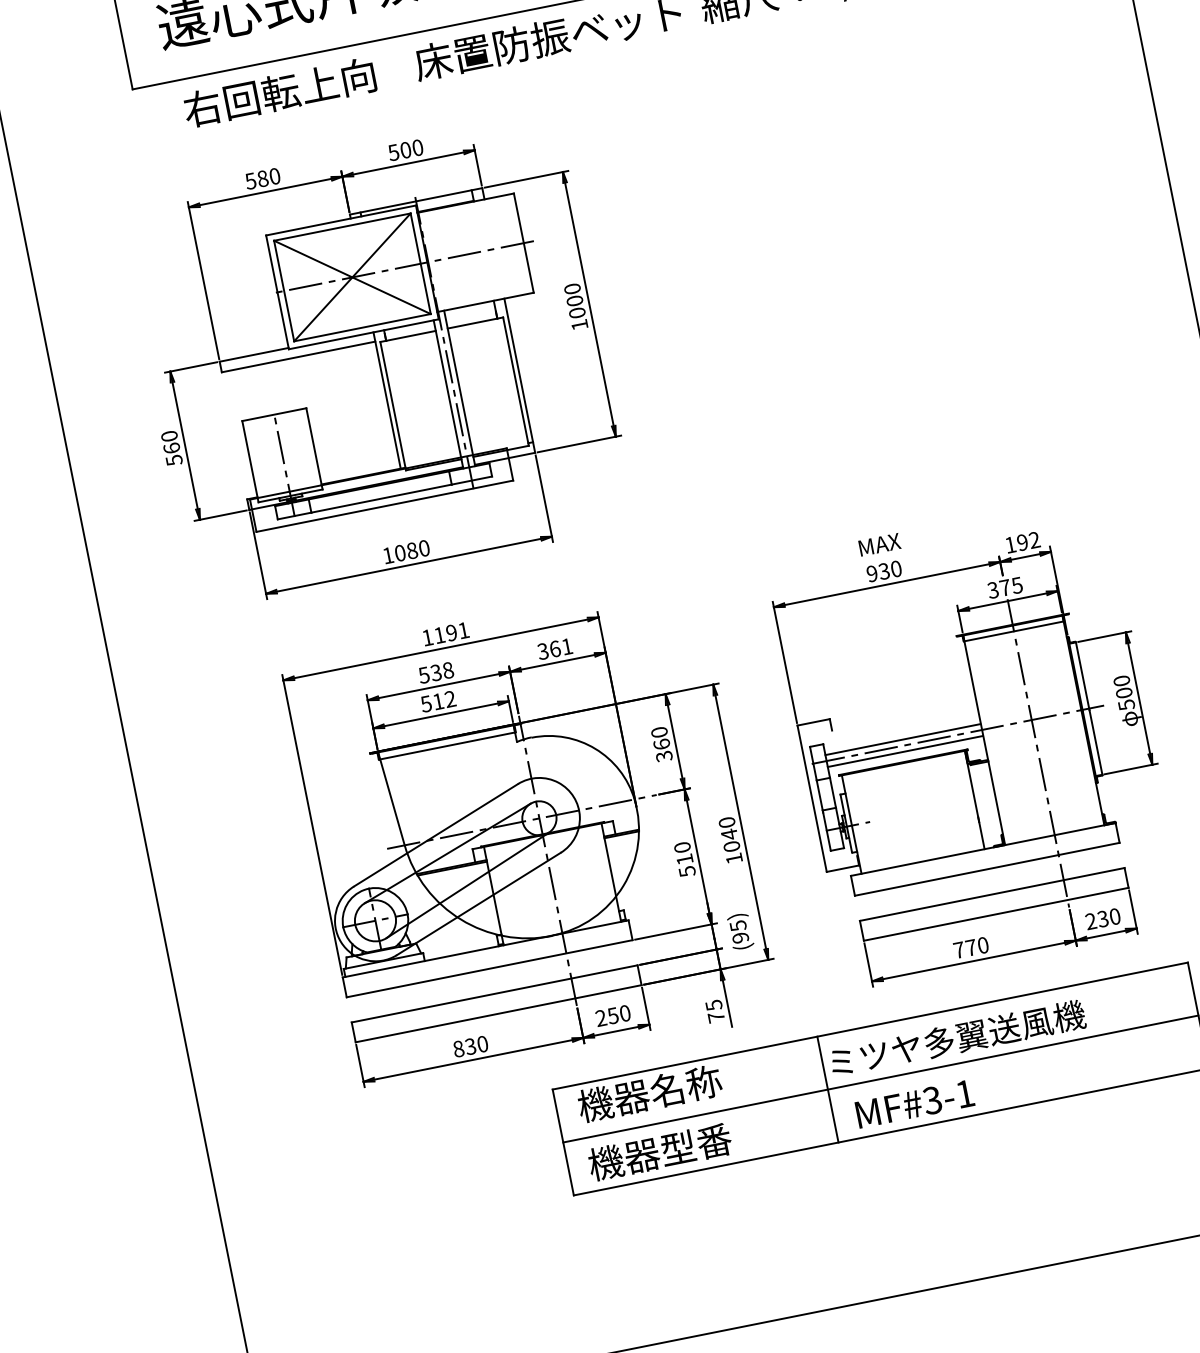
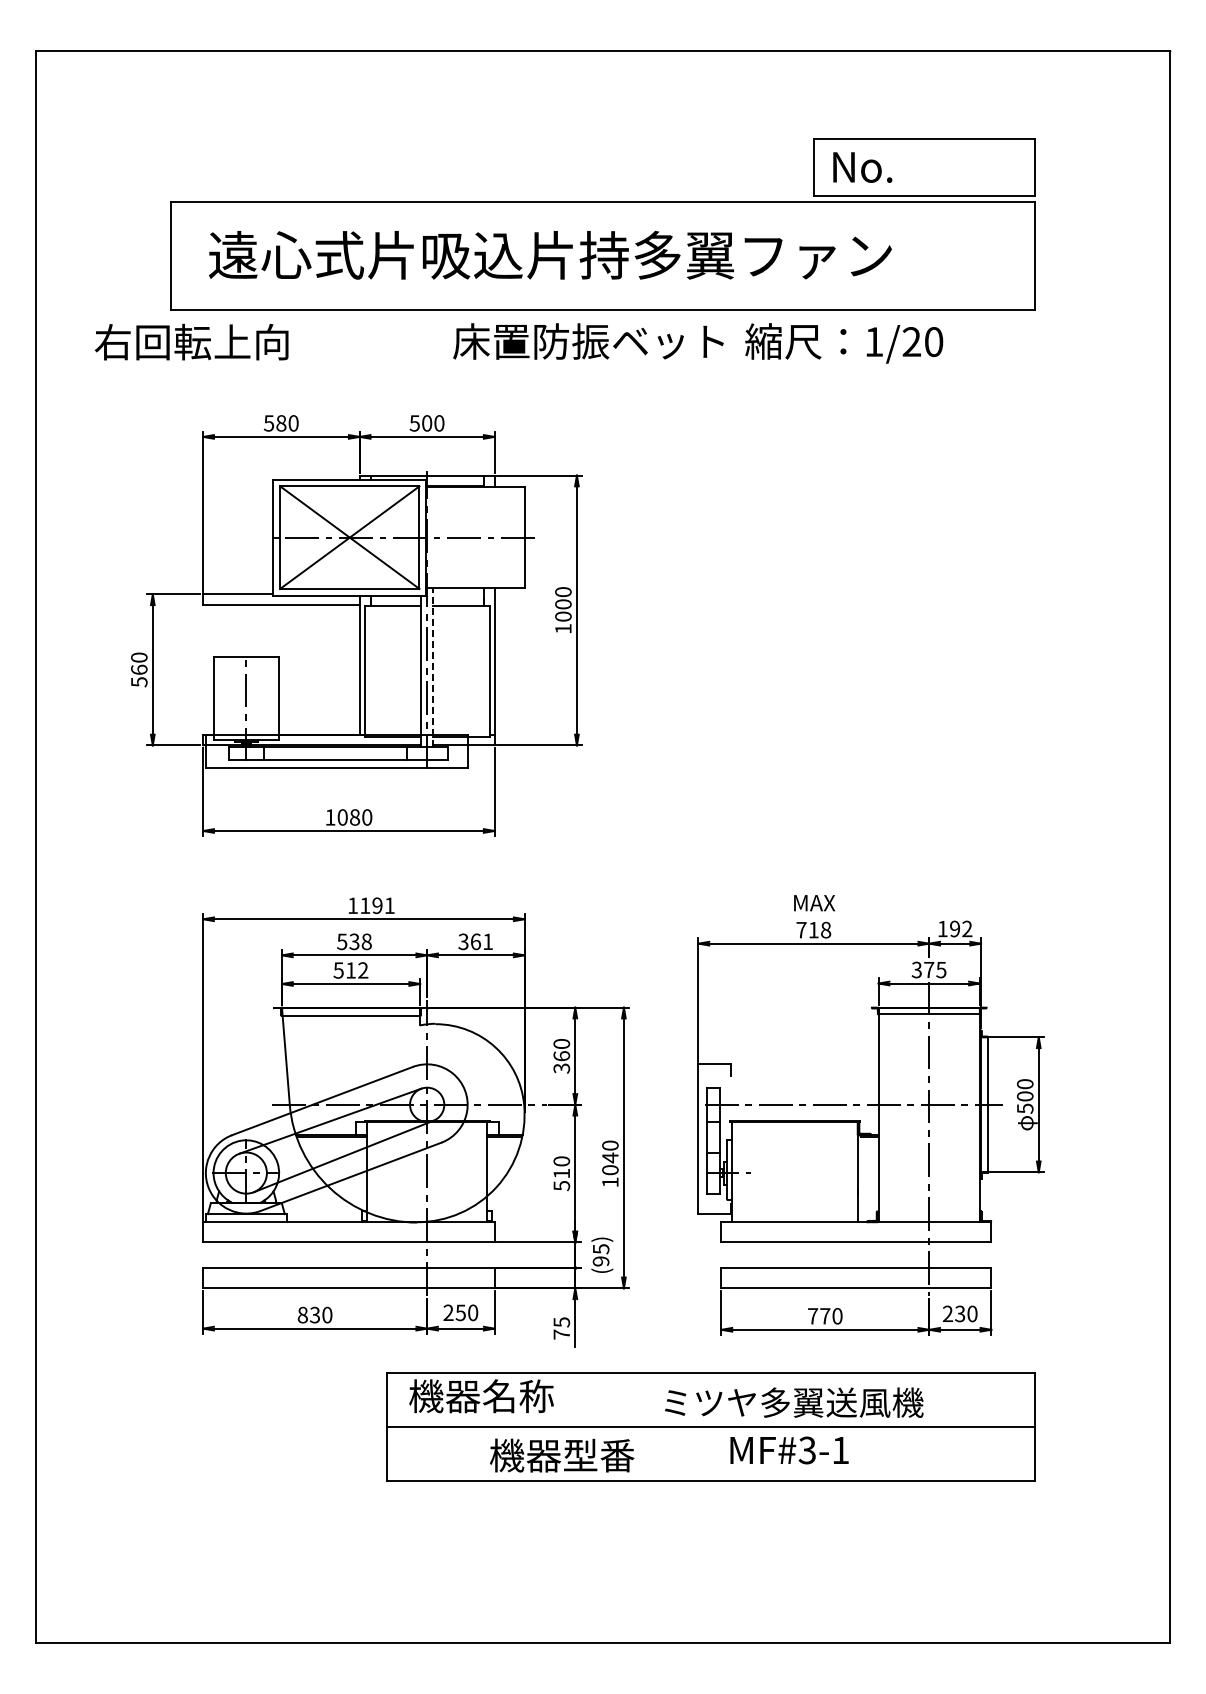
text: (279, 91) -> (191, 341), moved
line: (459, 388) -> (433, 667), solid -> dashed
text: (883, 570) -> (813, 929), 930 -> 718
line: (903, 739) -> (799, 1098), removed
line: (905, 751) -> (799, 1110), removed
line: (827, 1089) -> (656, 1427), removed
text: (914, 1104) -> (789, 1450), moved
text: (660, 1151) -> (562, 1455), moved

